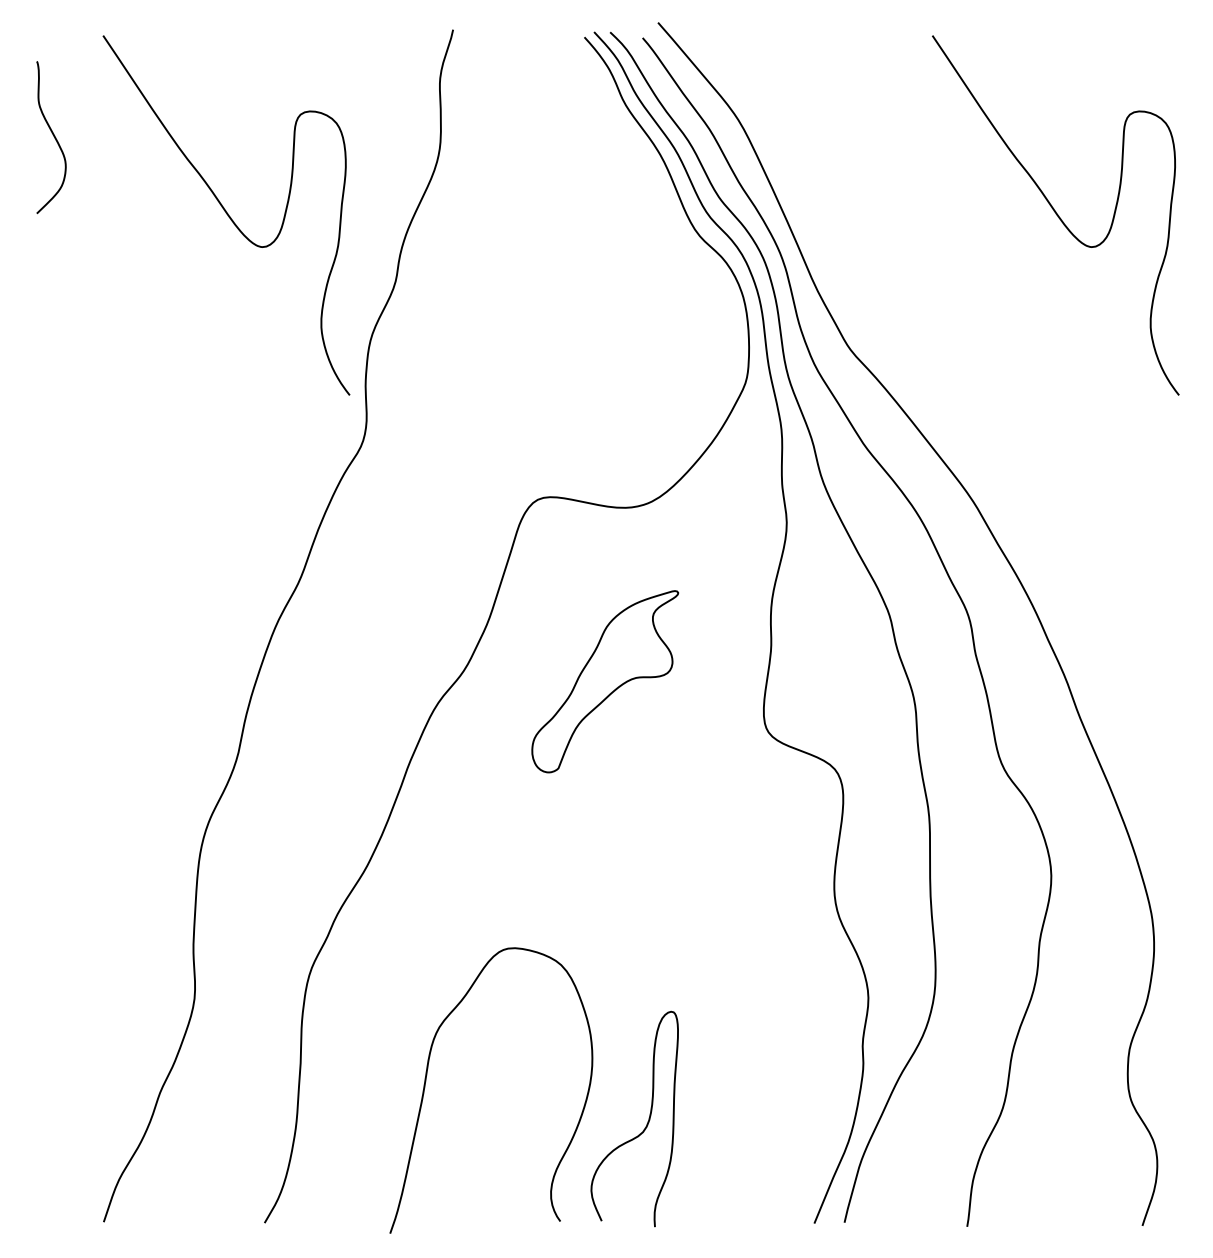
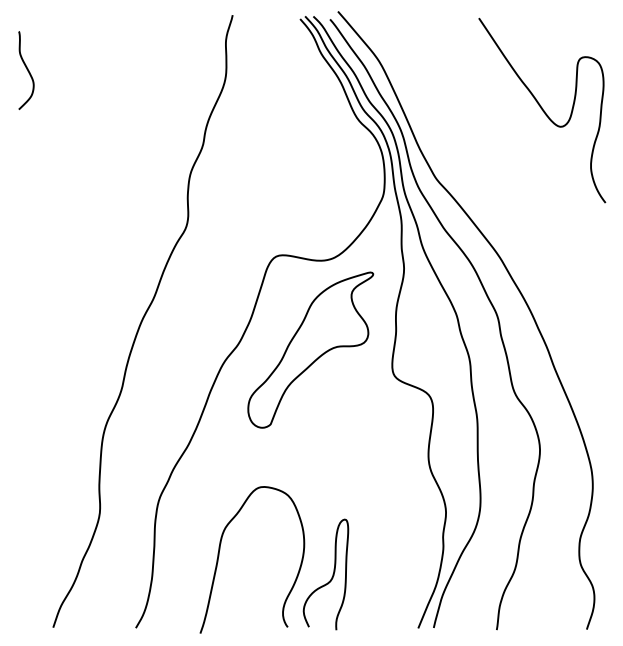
curve: (226, 215) -> (116, 110), removed
part: (604, 680) -> (310, 349), size x1.67

